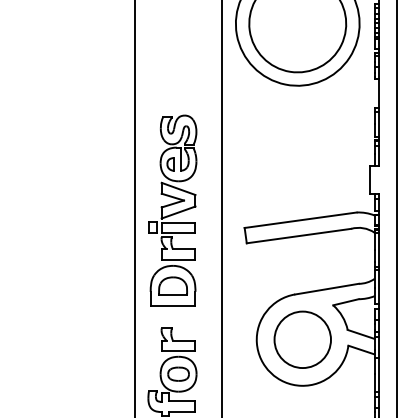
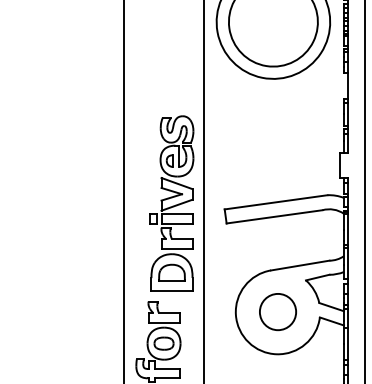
part: (172, 210) -> (171, 203), moved
circle: (302, 339) -> (277, 311), size x0.7

